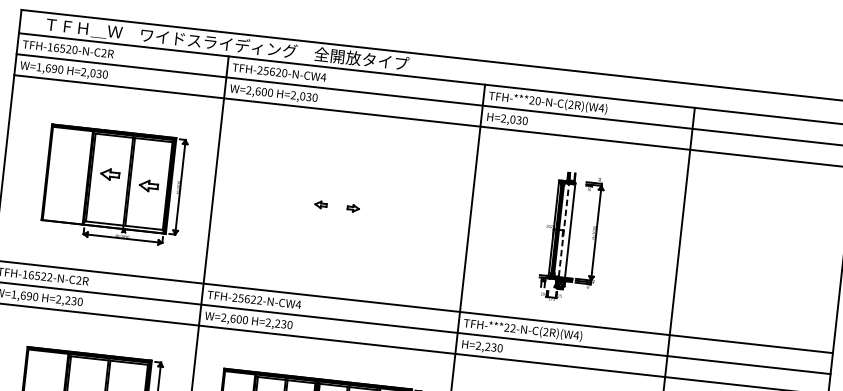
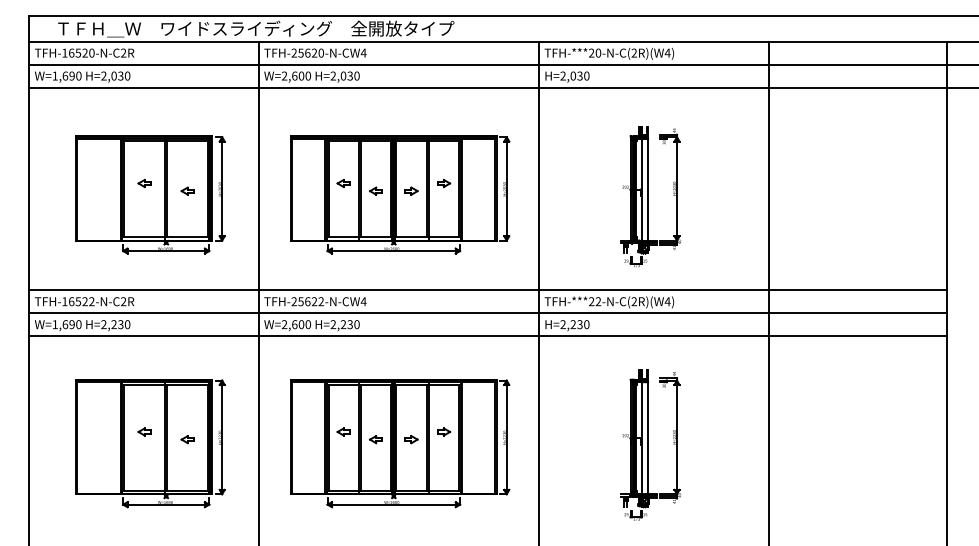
part: (109, 174) -> (144, 183), size x0.62
part: (148, 185) -> (187, 190), size x0.62
part: (342, 210) -> (400, 194), added
line: (563, 230) -> (641, 189), dashed -> solid

